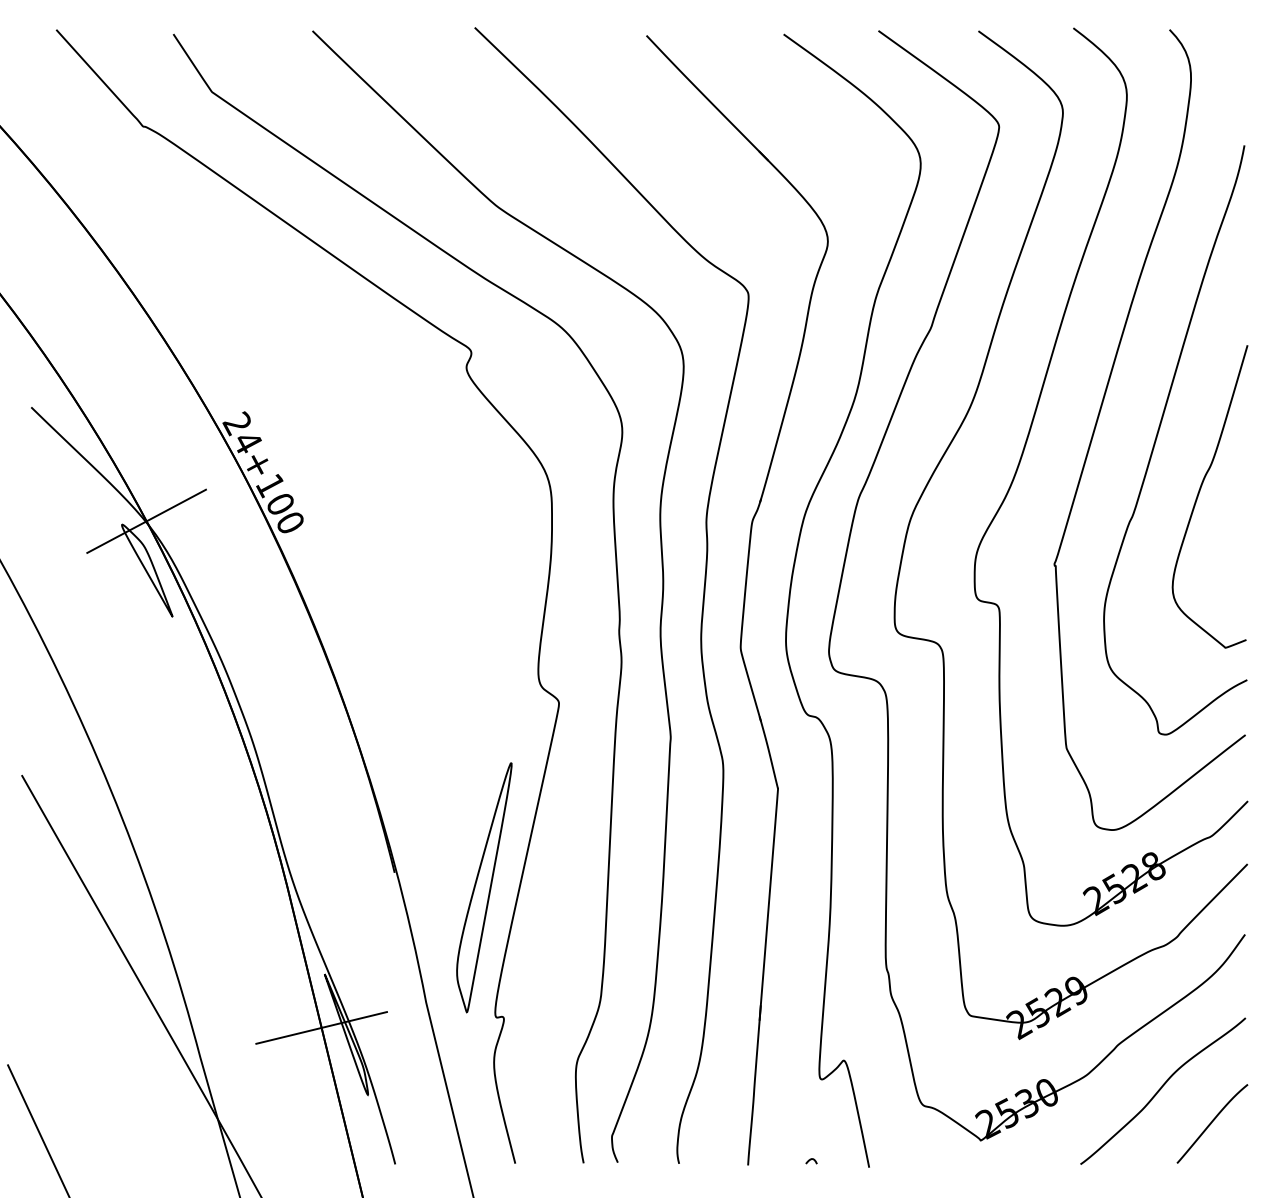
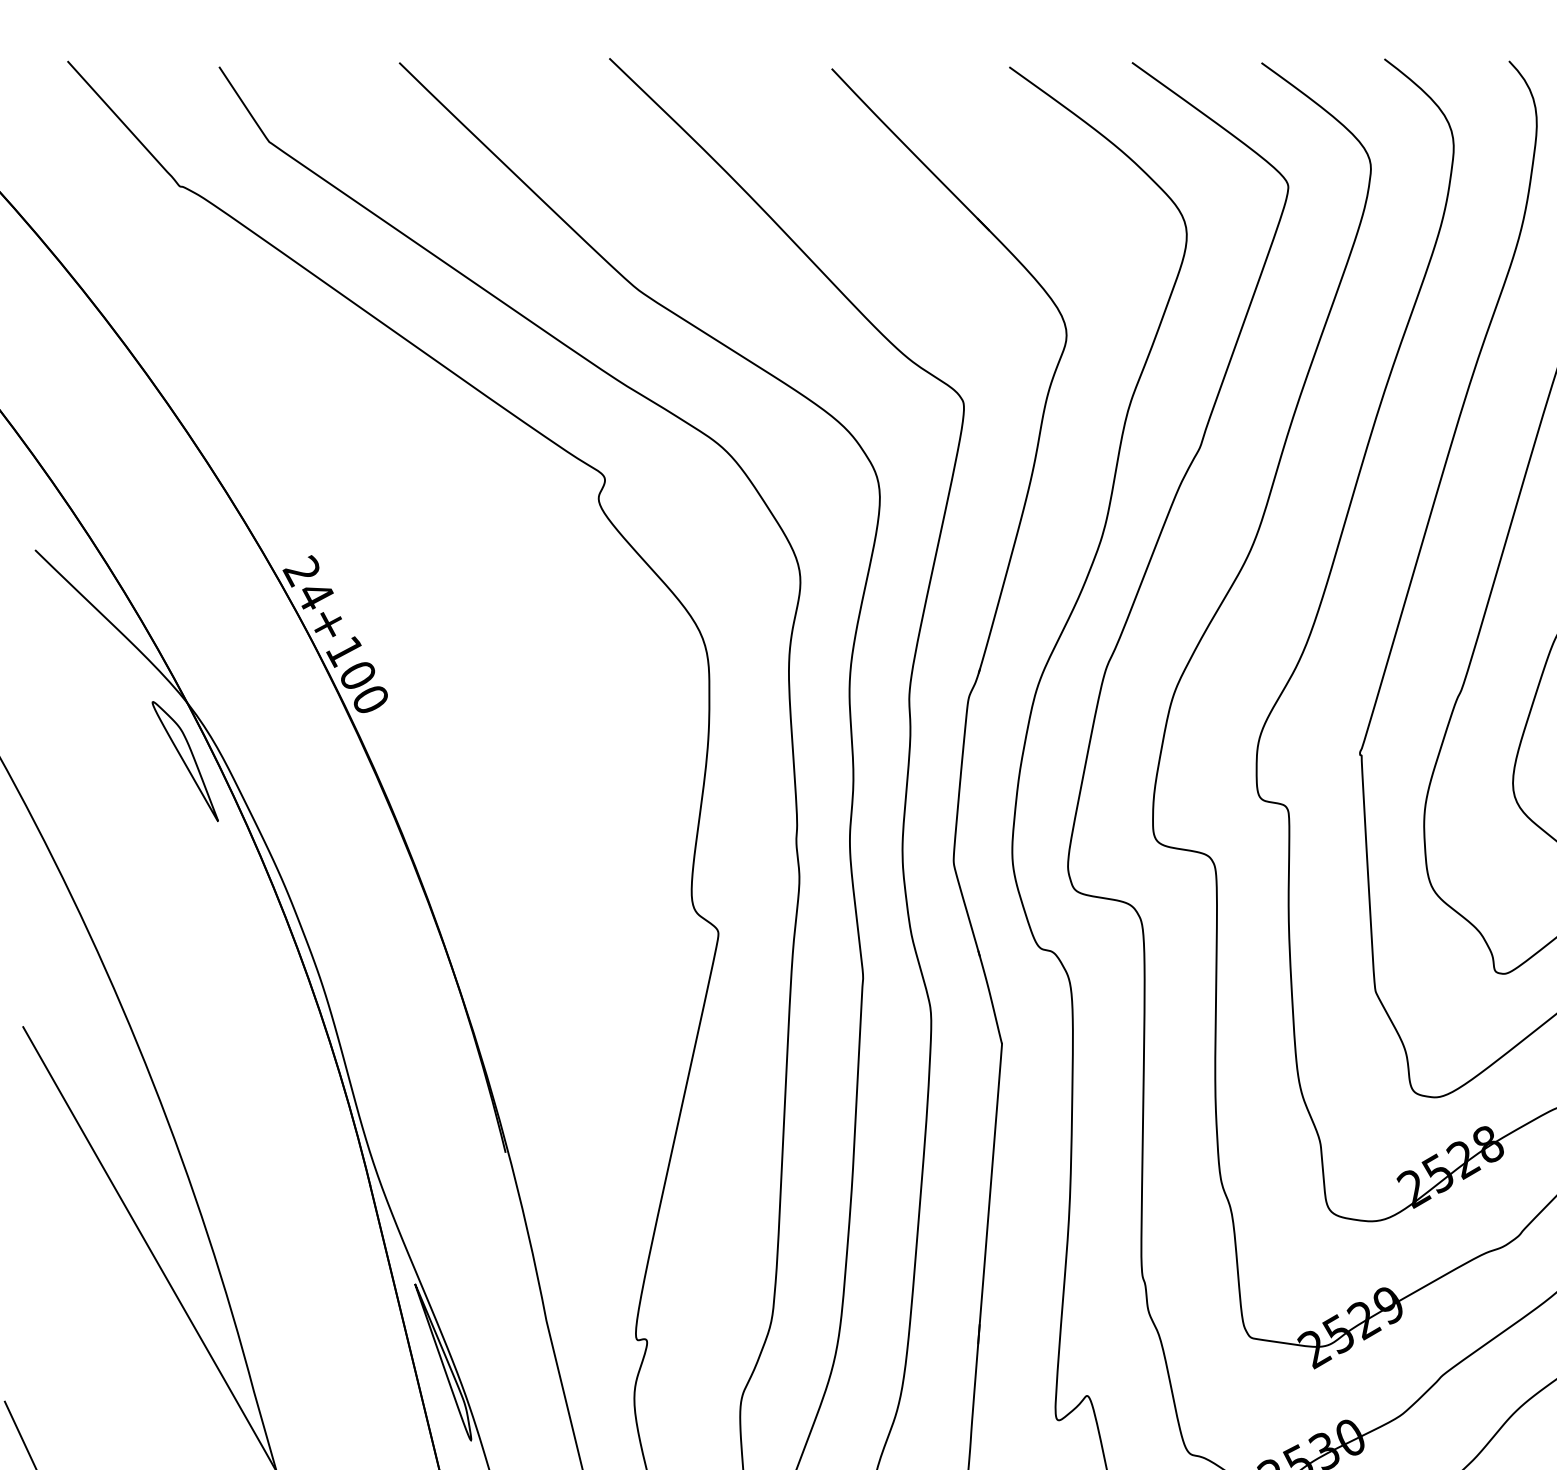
line: (146, 520) -> (184, 696), removed
part: (484, 887) -> (621, 1171), removed
line: (321, 1027) -> (410, 1353), removed

